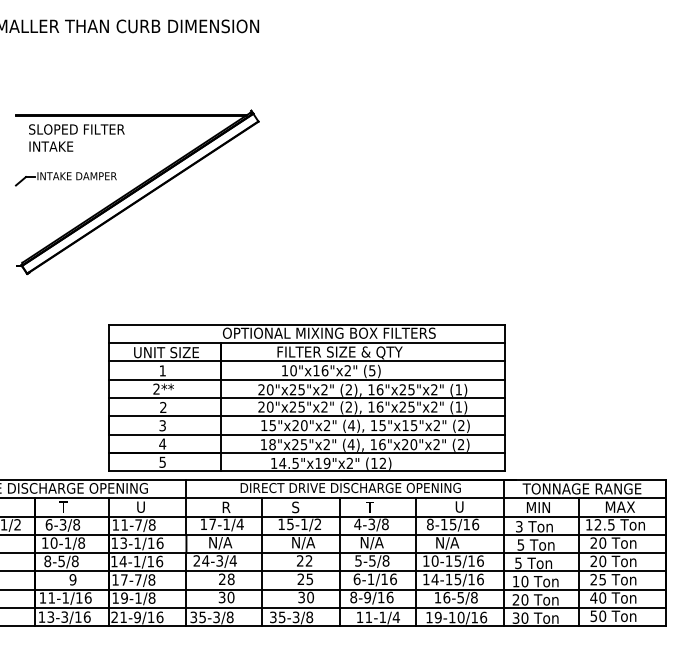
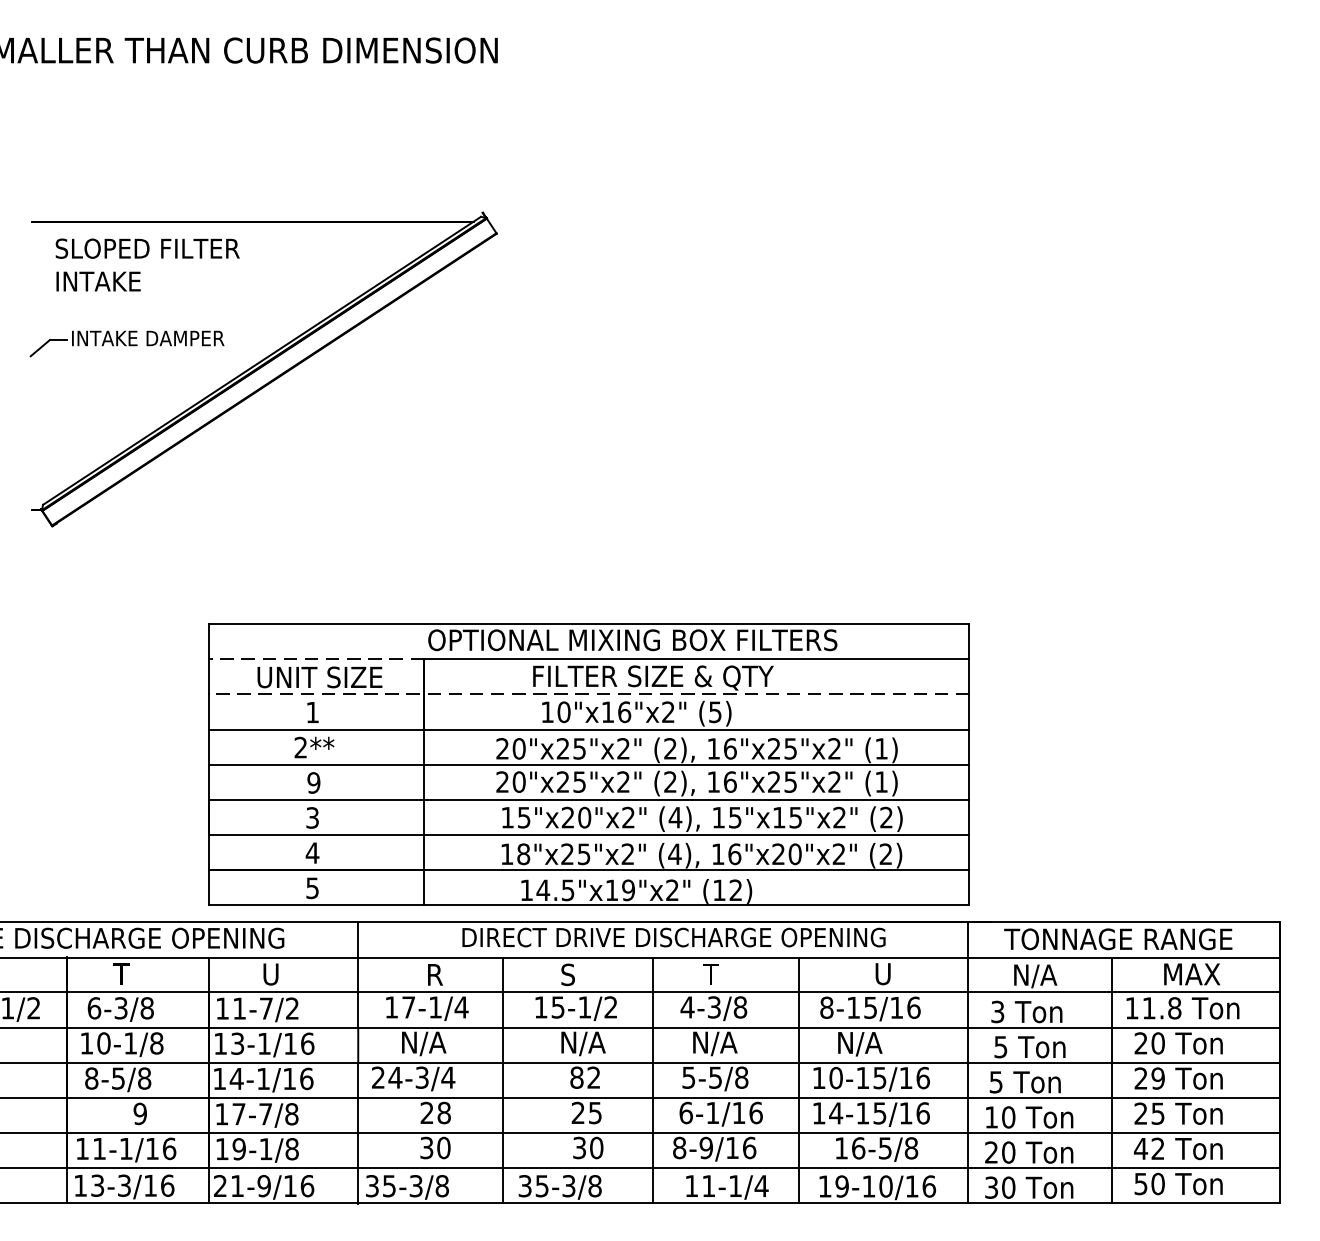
line: (164, 343) -> (316, 659), solid -> dashed
line: (306, 361) -> (588, 694), solid -> dashed
text: (163, 407) -> (314, 782), 2 -> 9
text: (538, 508) -> (1034, 976), MIN -> N/A
text: (151, 524) -> (291, 1007), 11-7/8 -> 11-7/2
text: (604, 524) -> (1161, 1007), 12.5 -> 11.8
text: (299, 560) -> (575, 1076), 22 -> 82
text: (602, 561) -> (1157, 1078), 20 -> 29
text: (602, 597) -> (1157, 1147), 40 -> 42

